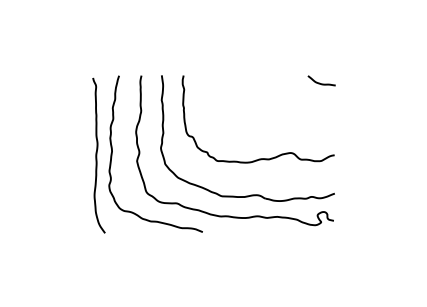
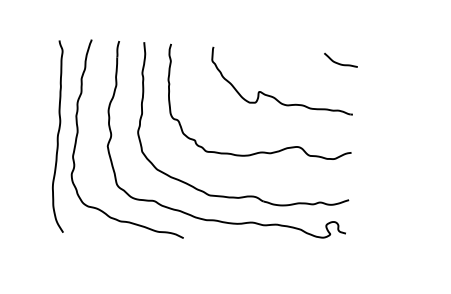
part: (270, 113) -> (275, 96), added

